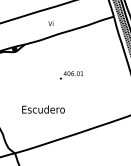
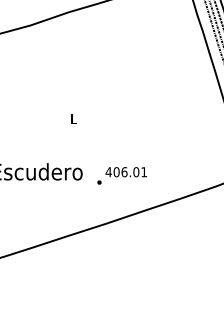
text: (71, 75) -> (121, 175), moved

